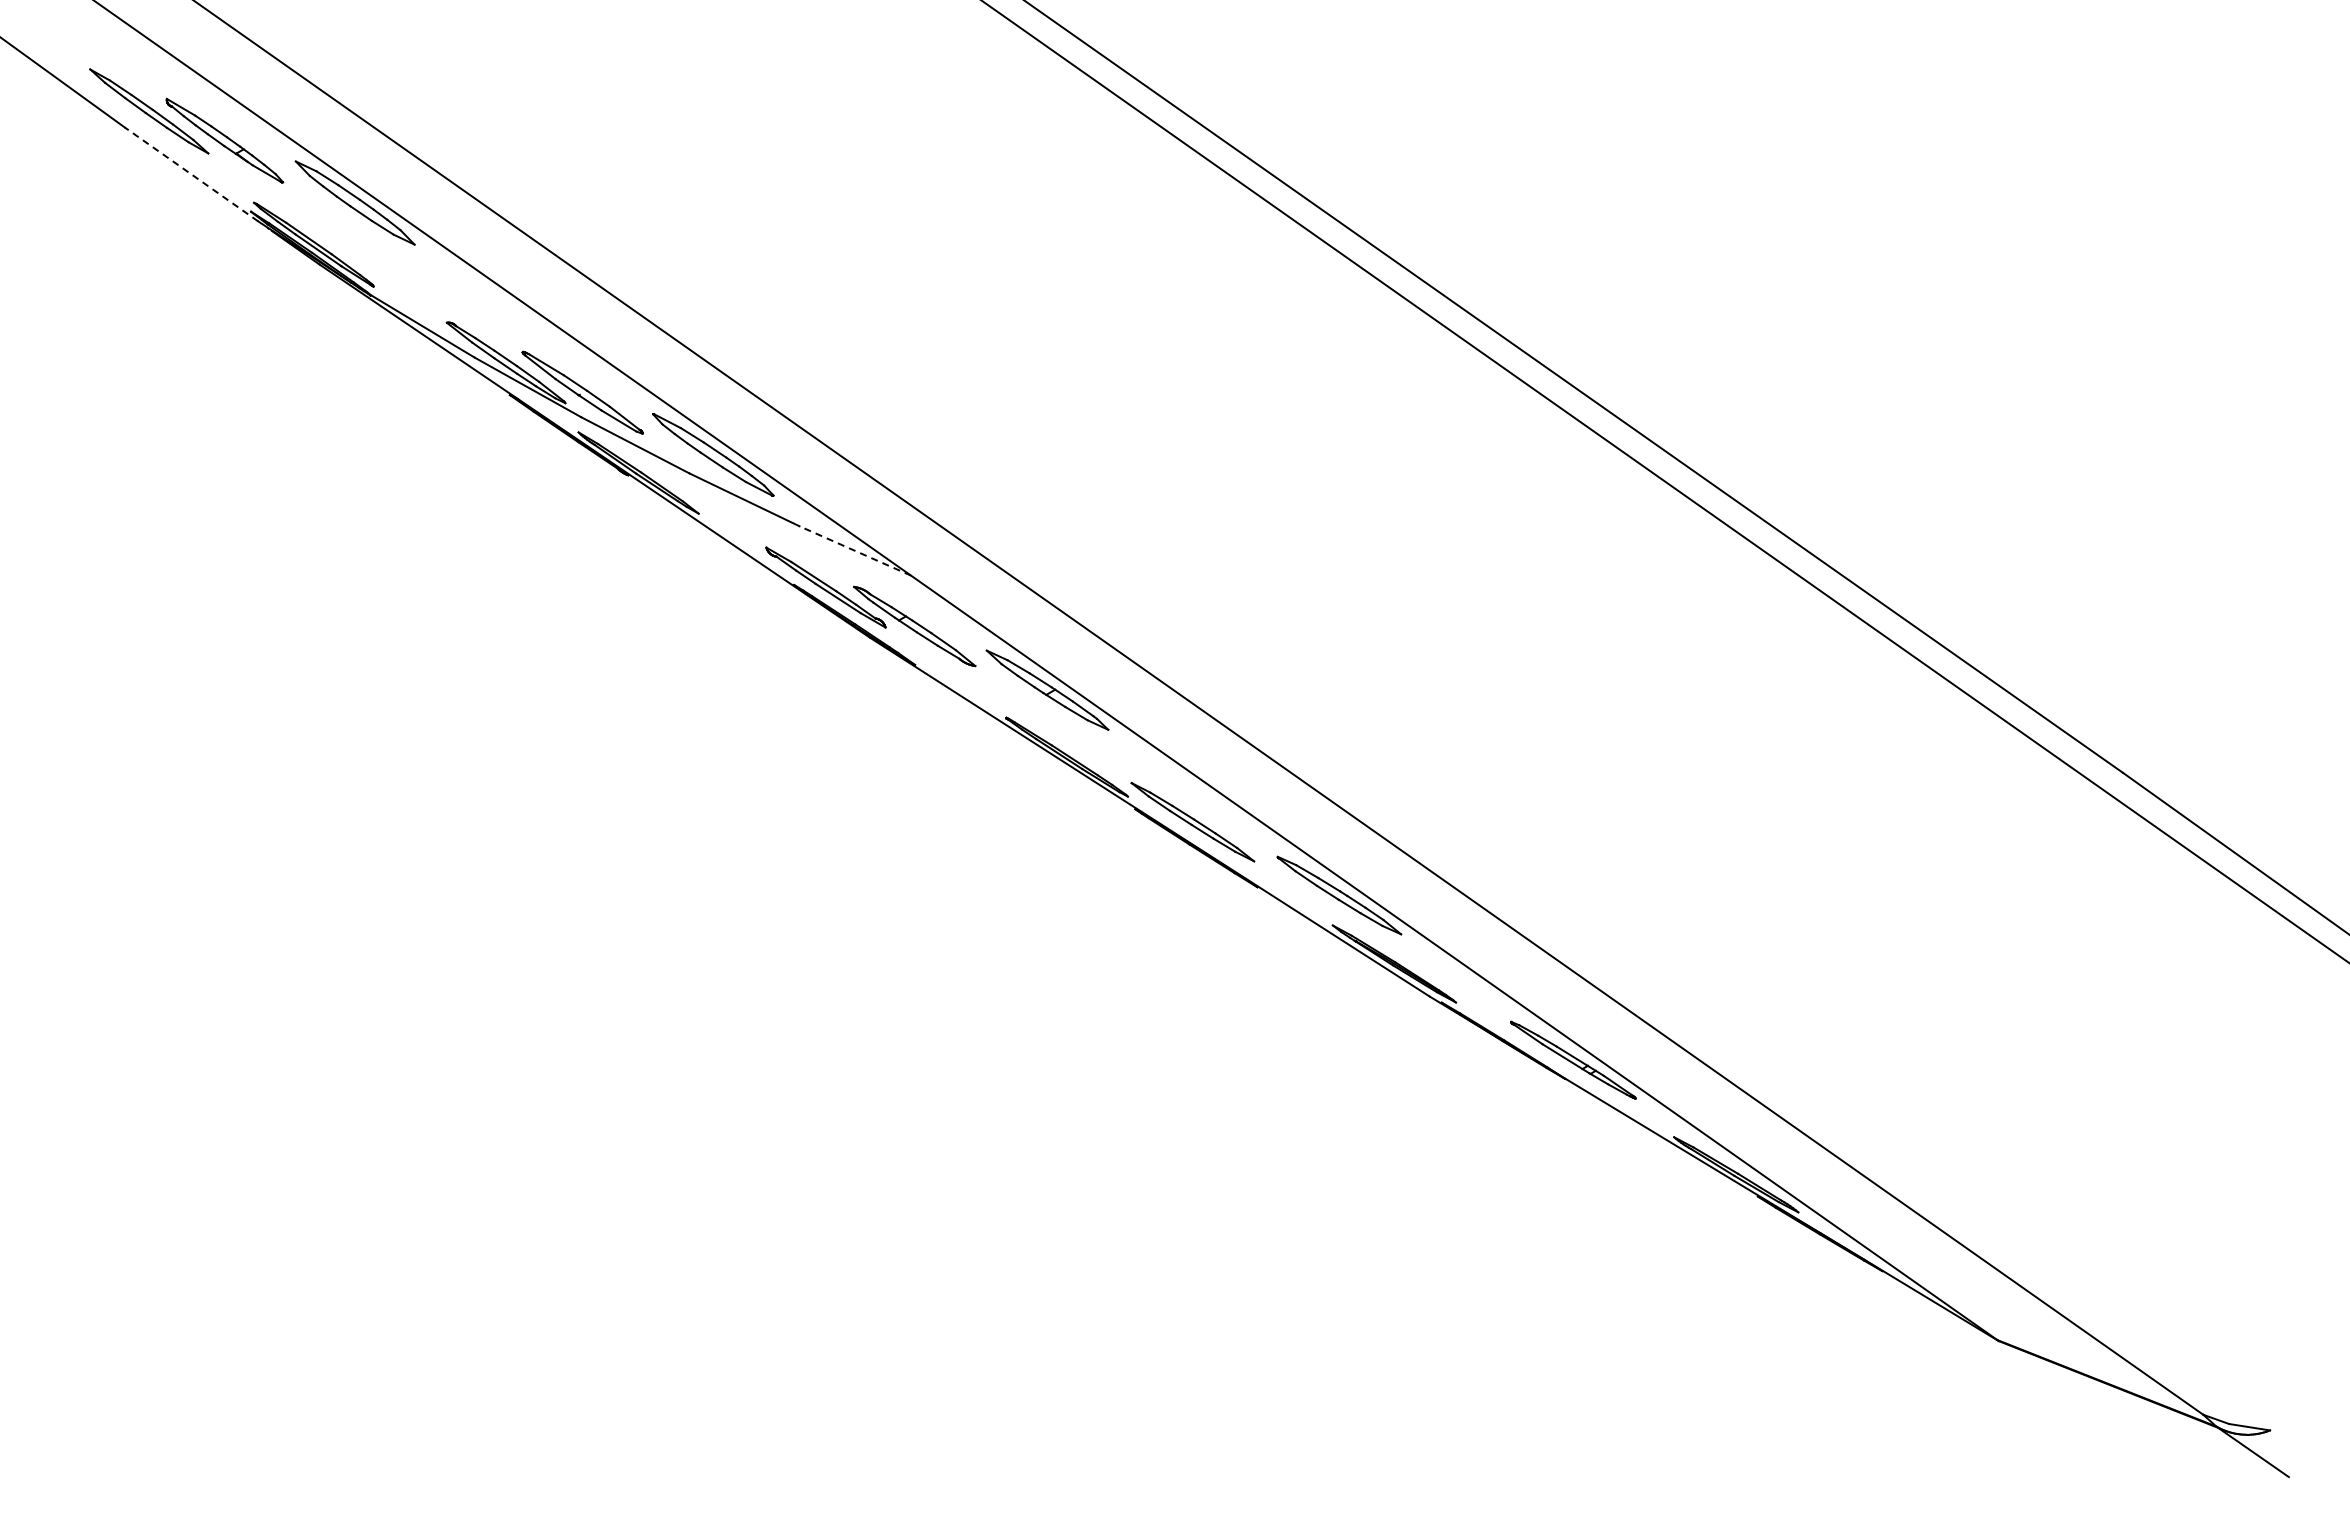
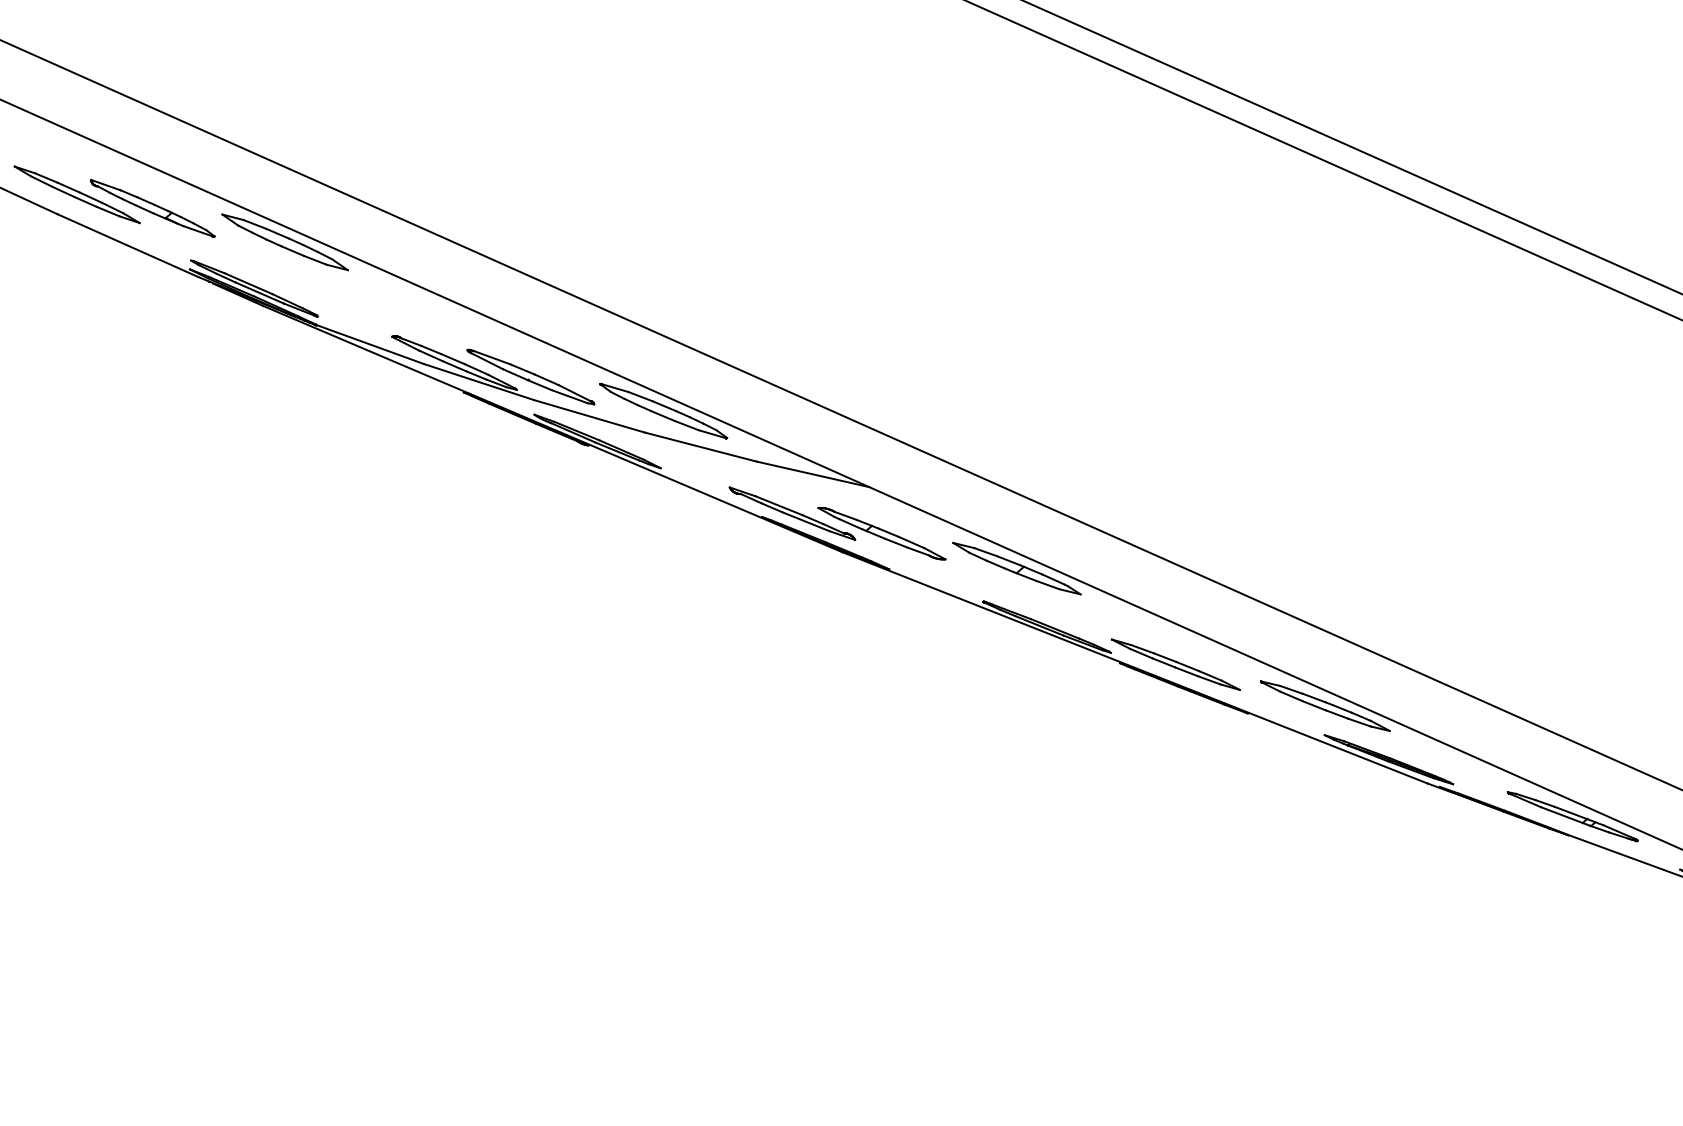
line: (191, 174) -> (127, 245), dashed -> solid
line: (854, 550) -> (812, 474), dashed -> solid

